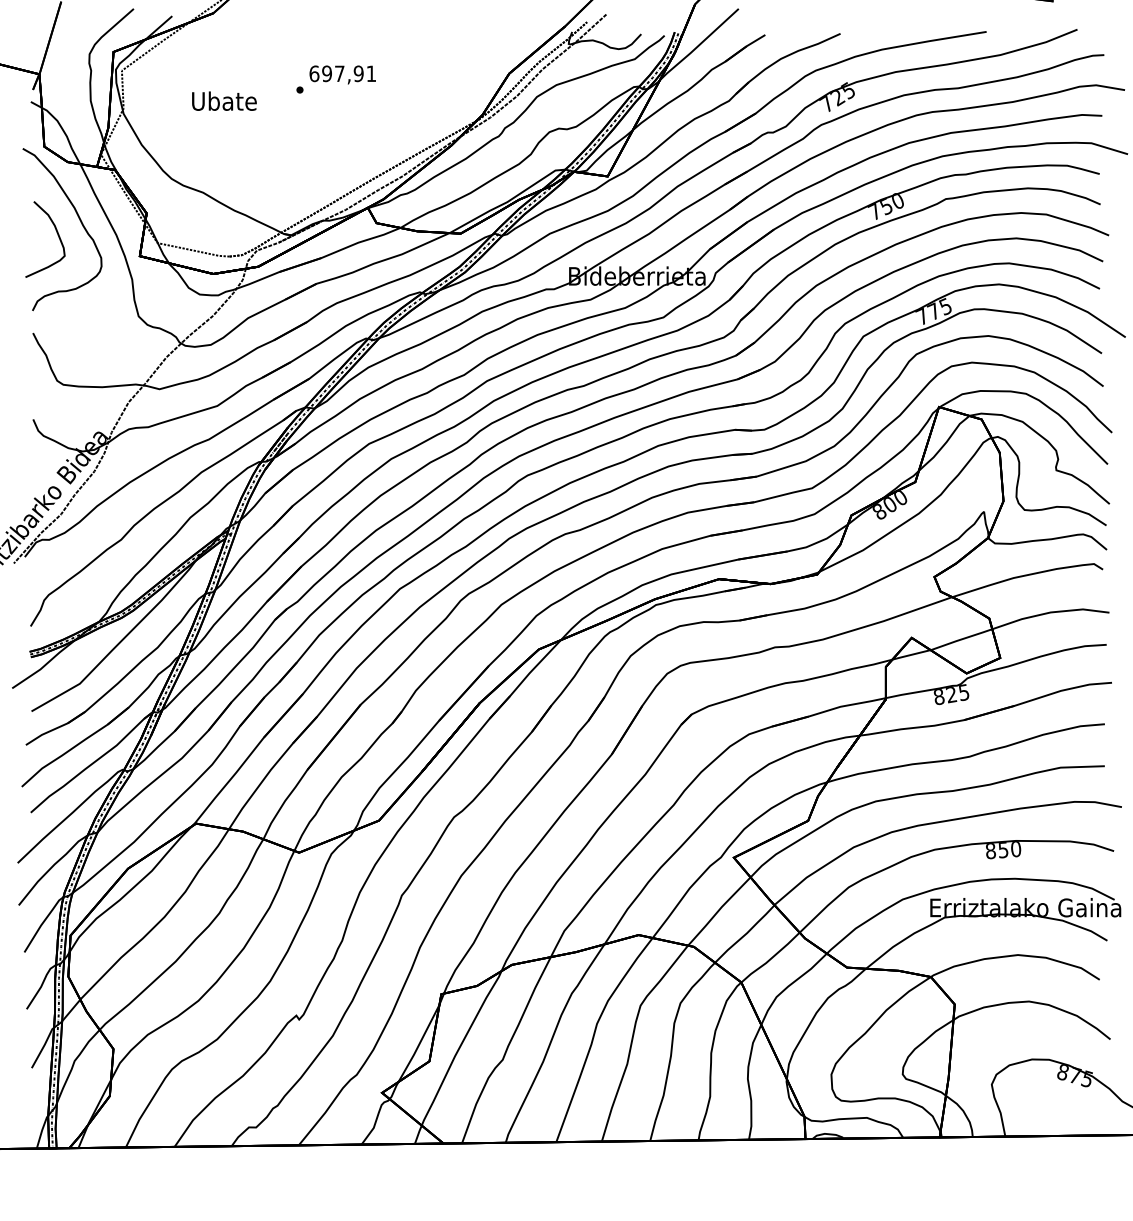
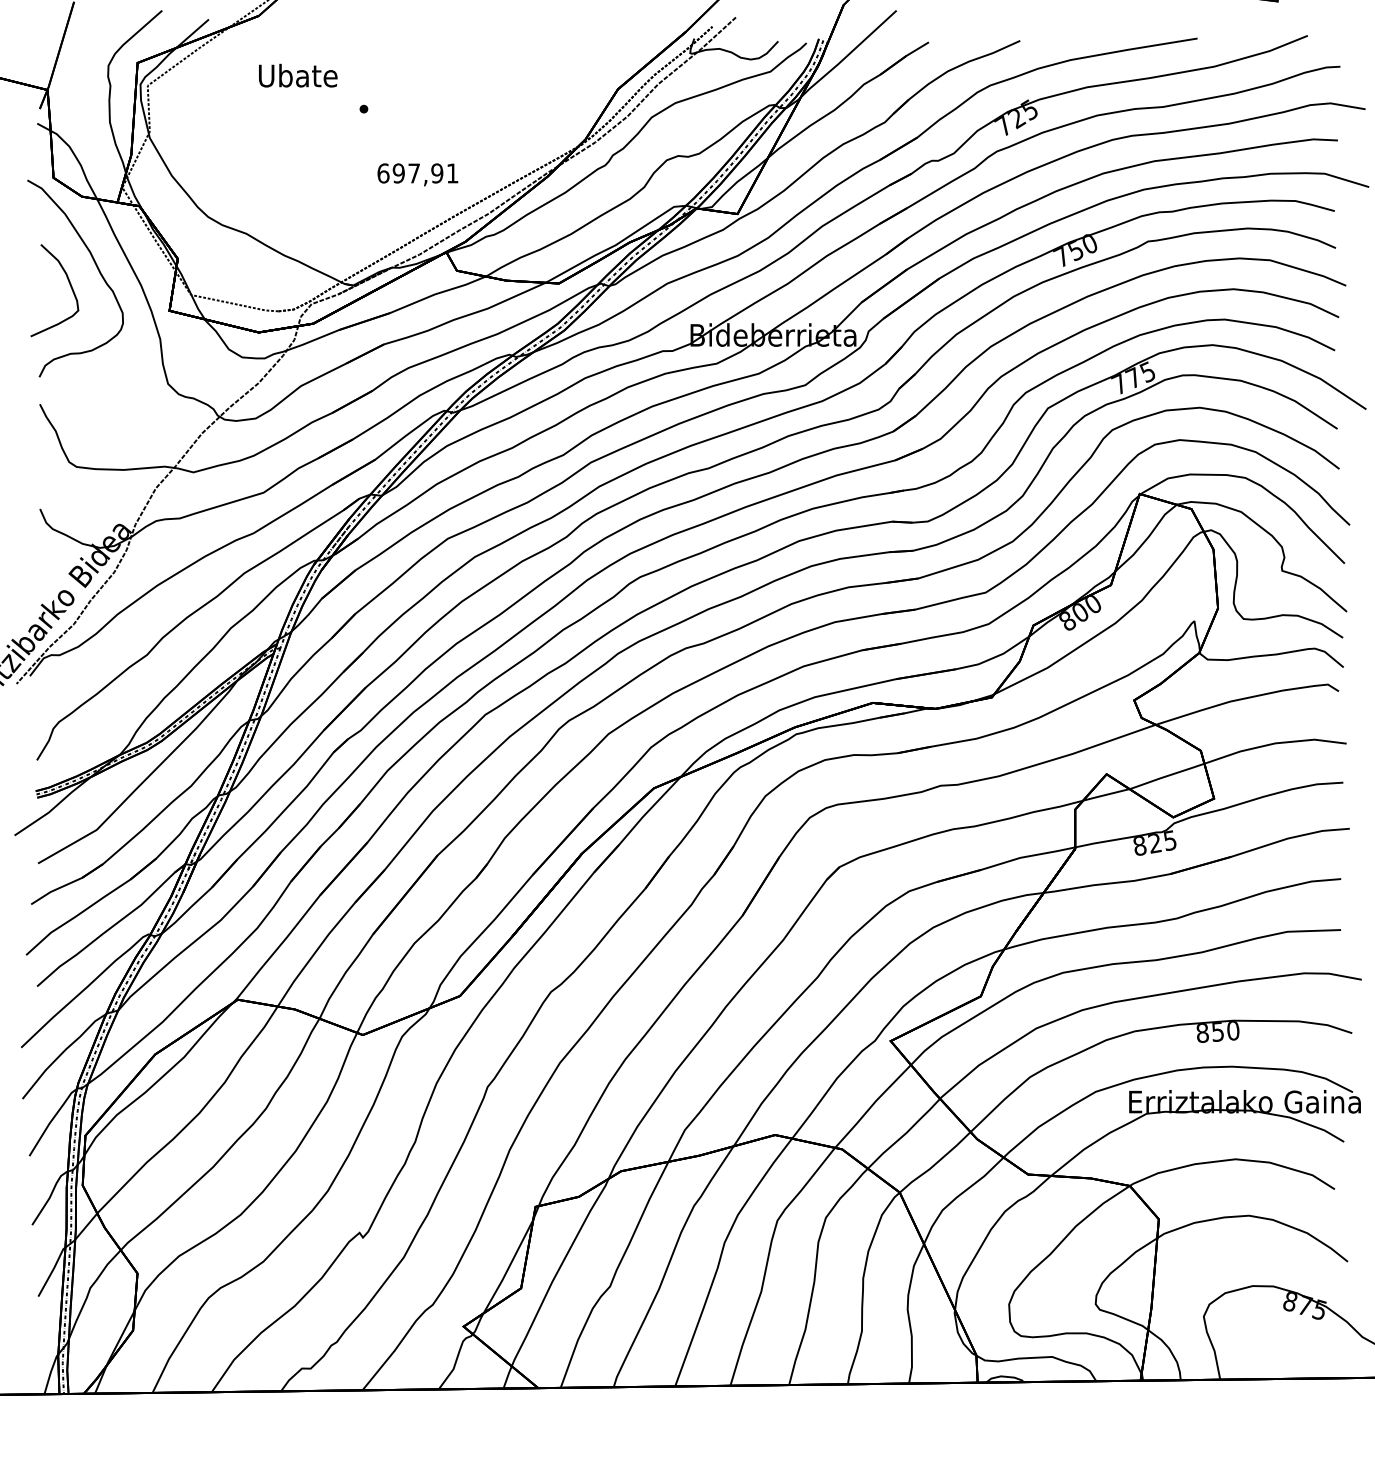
text: (342, 74) -> (417, 174), moved
text: (224, 101) -> (298, 75), moved

